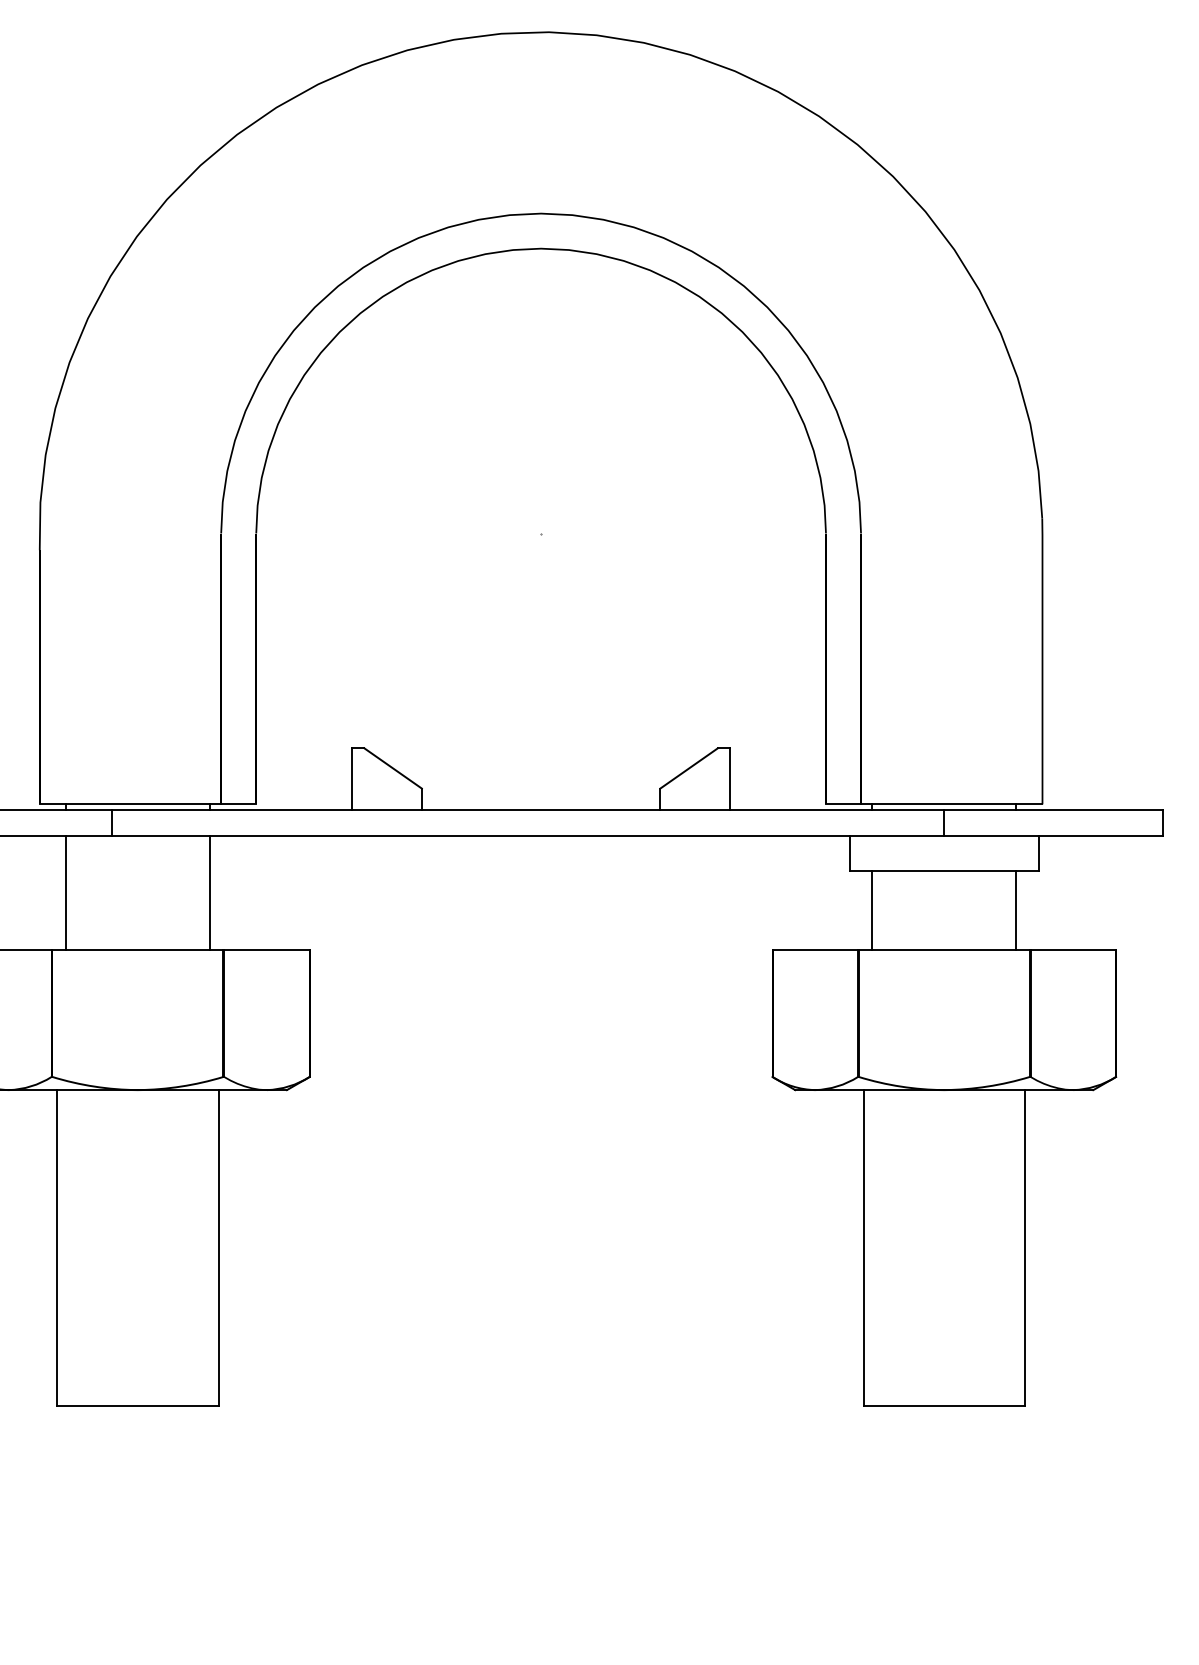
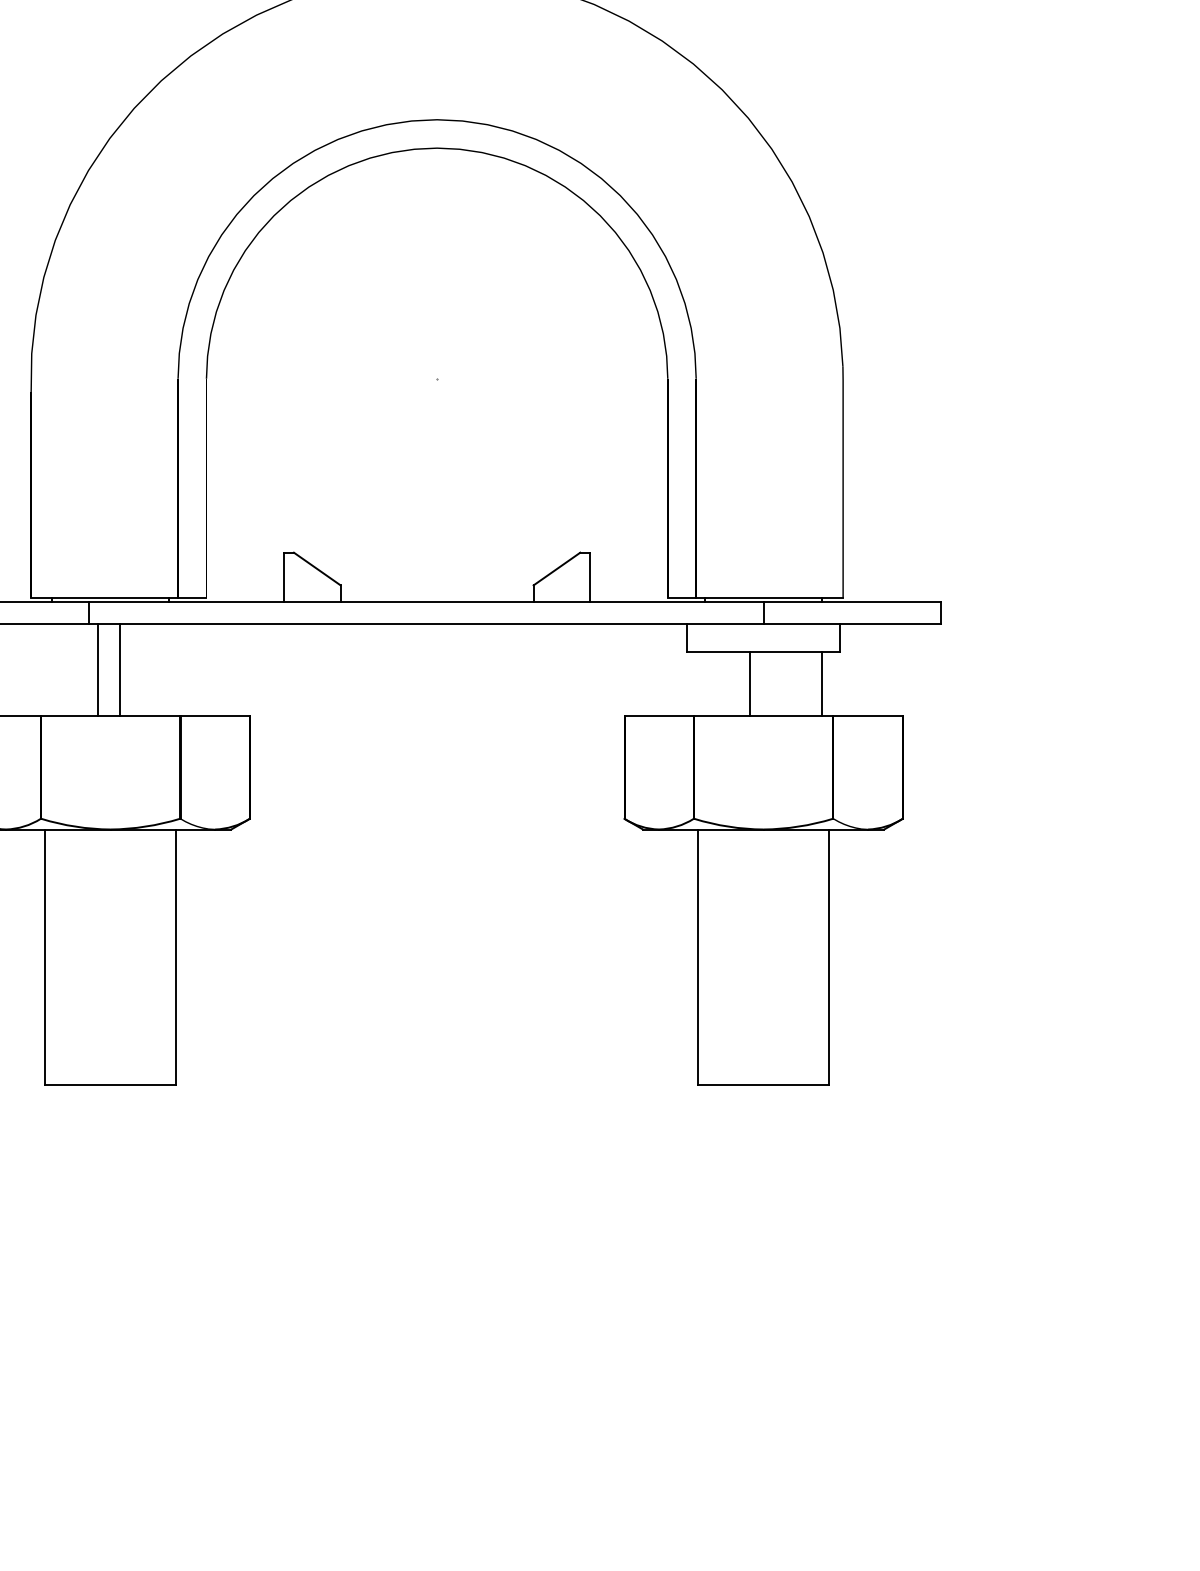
line: (66, 892) -> (98, 669), moved
line: (209, 892) -> (119, 669), moved
line: (872, 909) -> (750, 683), moved

